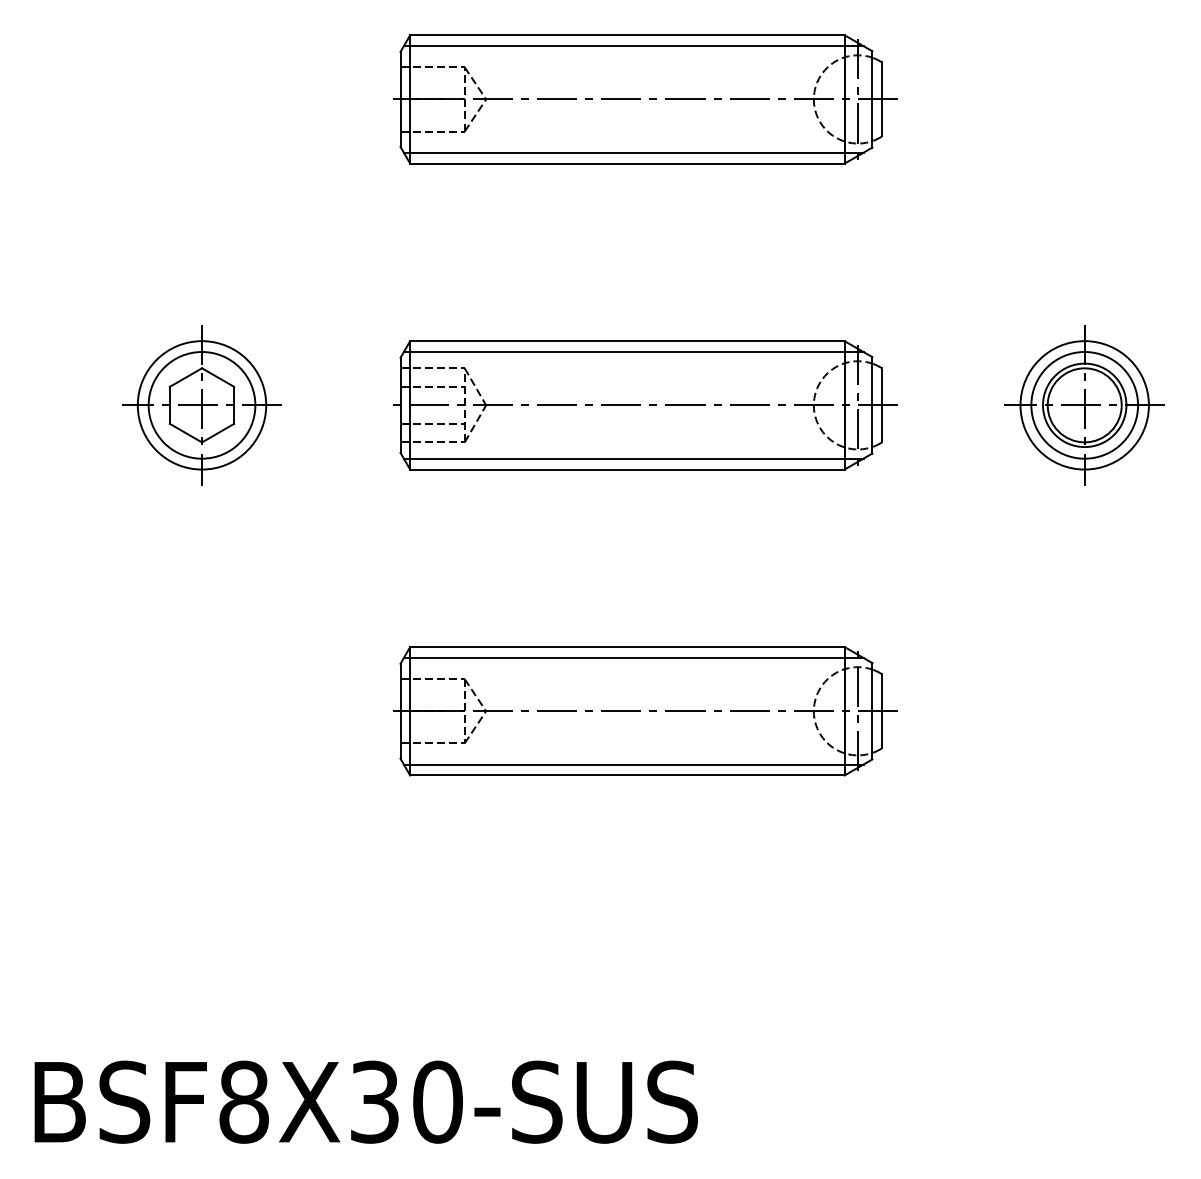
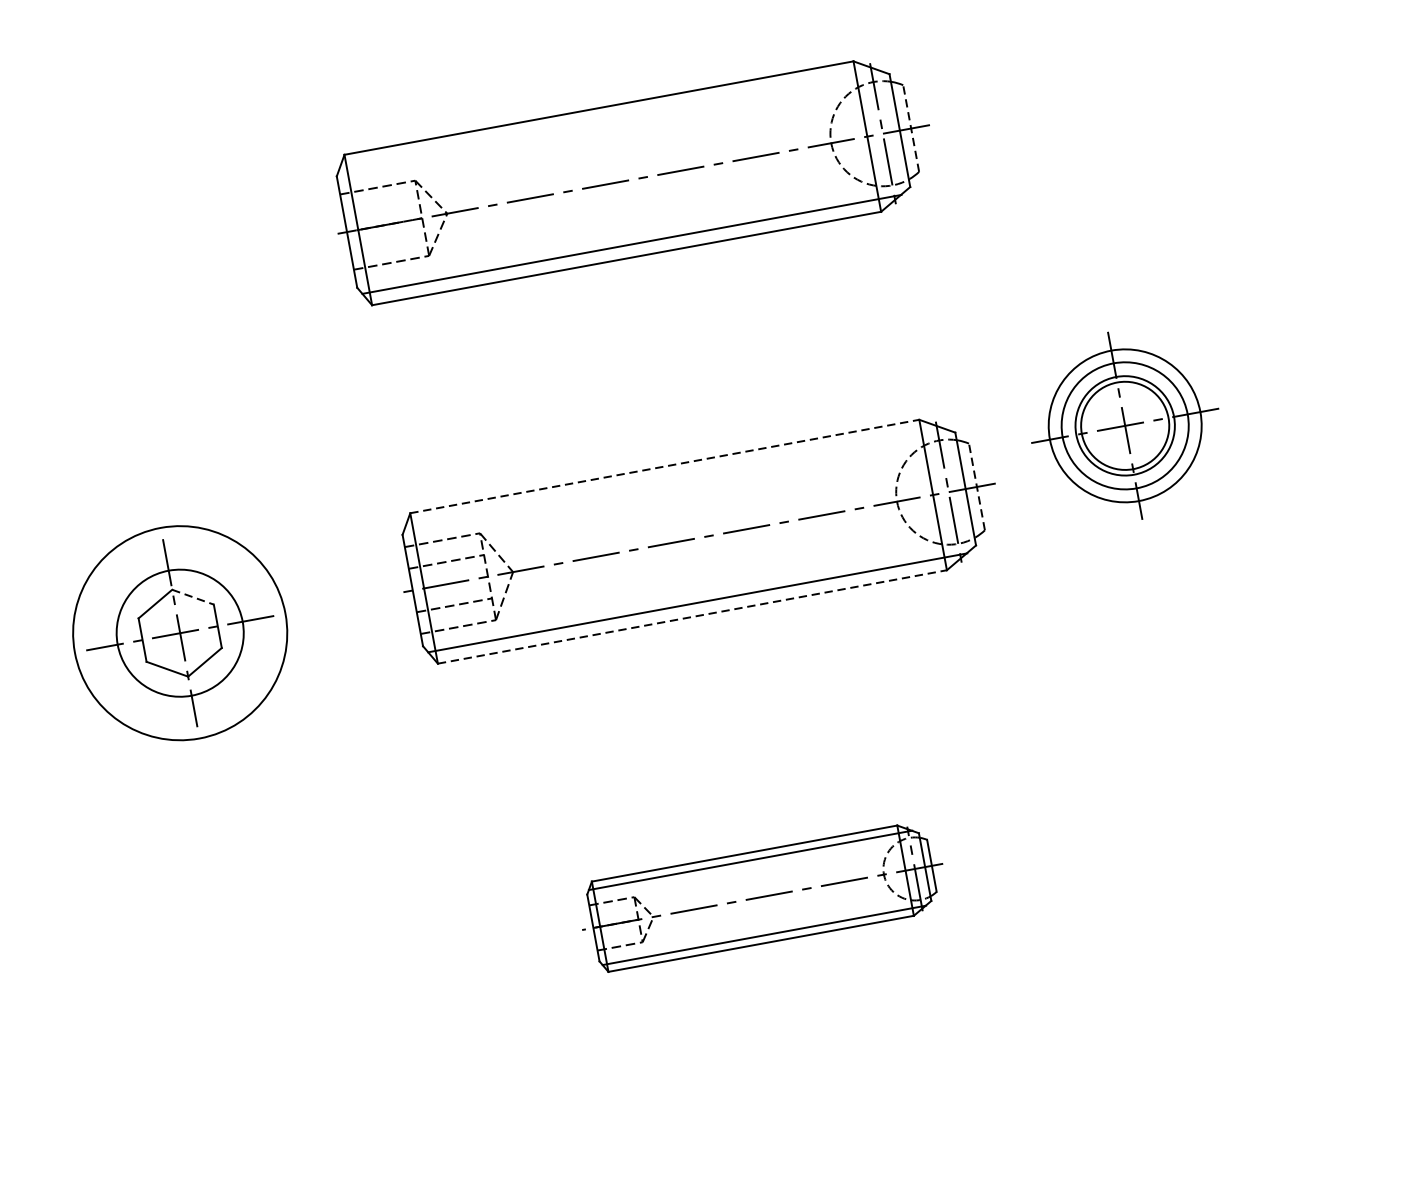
line: (633, 46) -> (608, 119), removed
line: (882, 99) -> (911, 128), solid -> dashed
line: (627, 341) -> (664, 466), solid -> dashed
line: (633, 352) -> (674, 478), removed
line: (218, 377) -> (193, 597), solid -> dashed
circle: (201, 405) -> (179, 633), size x1.4
line: (882, 405) -> (977, 487), solid -> dashed
part: (1084, 405) -> (1124, 426), moved
line: (627, 469) -> (692, 616), solid -> dashed
part: (645, 711) -> (765, 896), size x0.6

